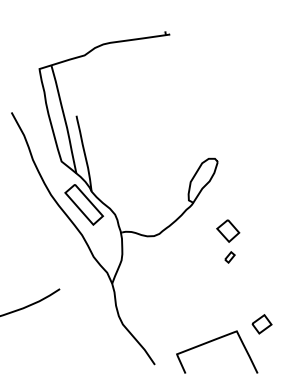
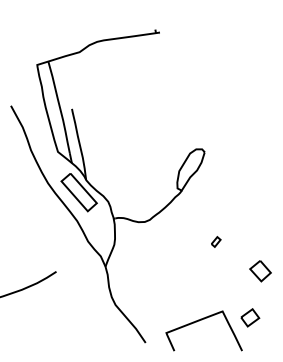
part: (228, 231) -> (260, 271), moved
part: (262, 323) -> (250, 317), moved

